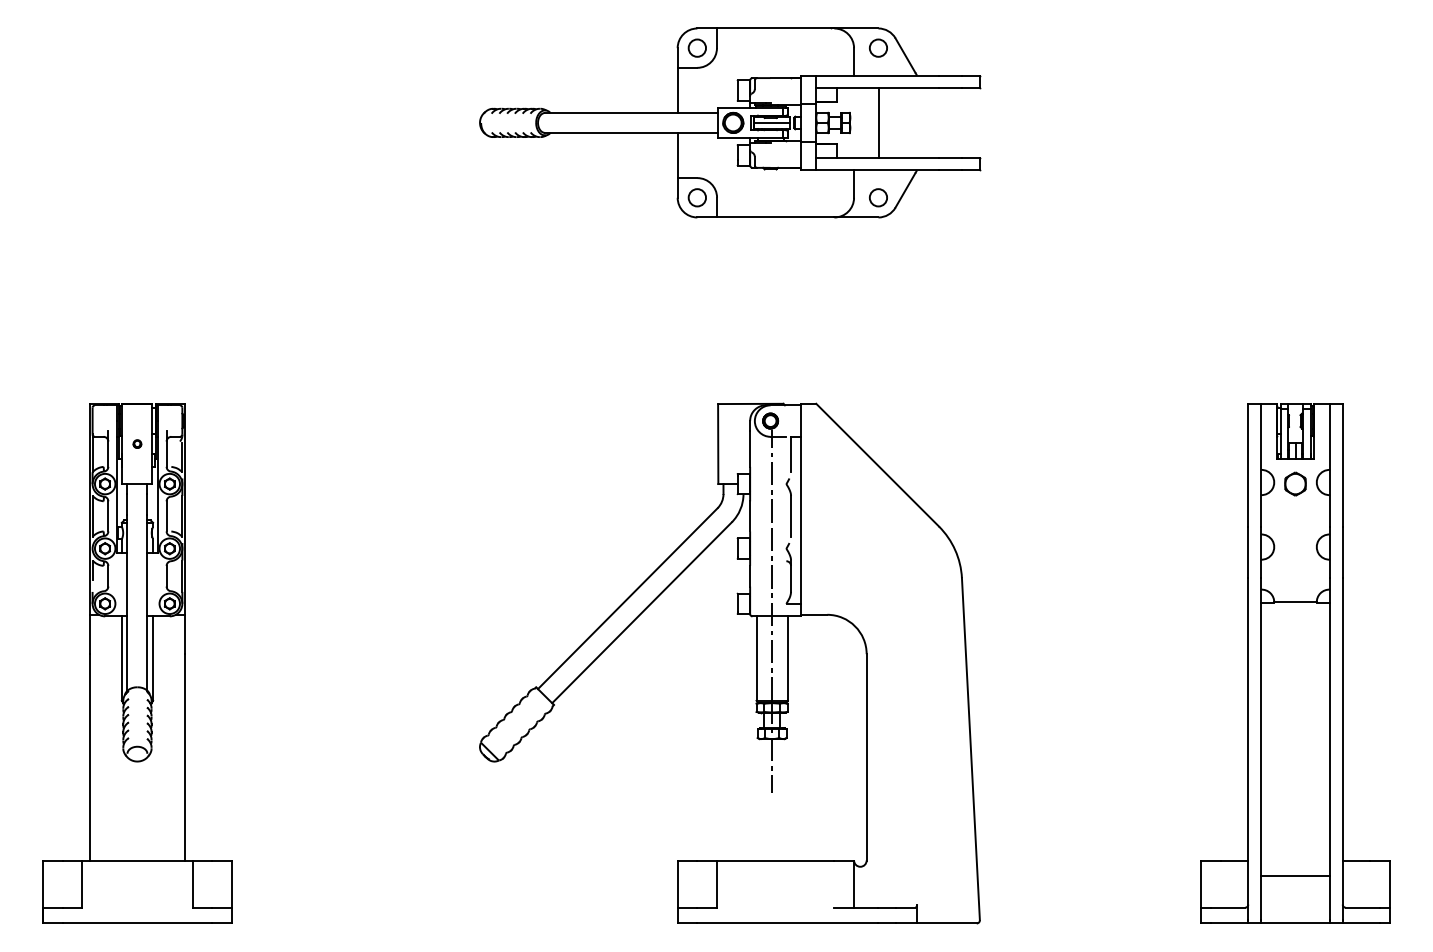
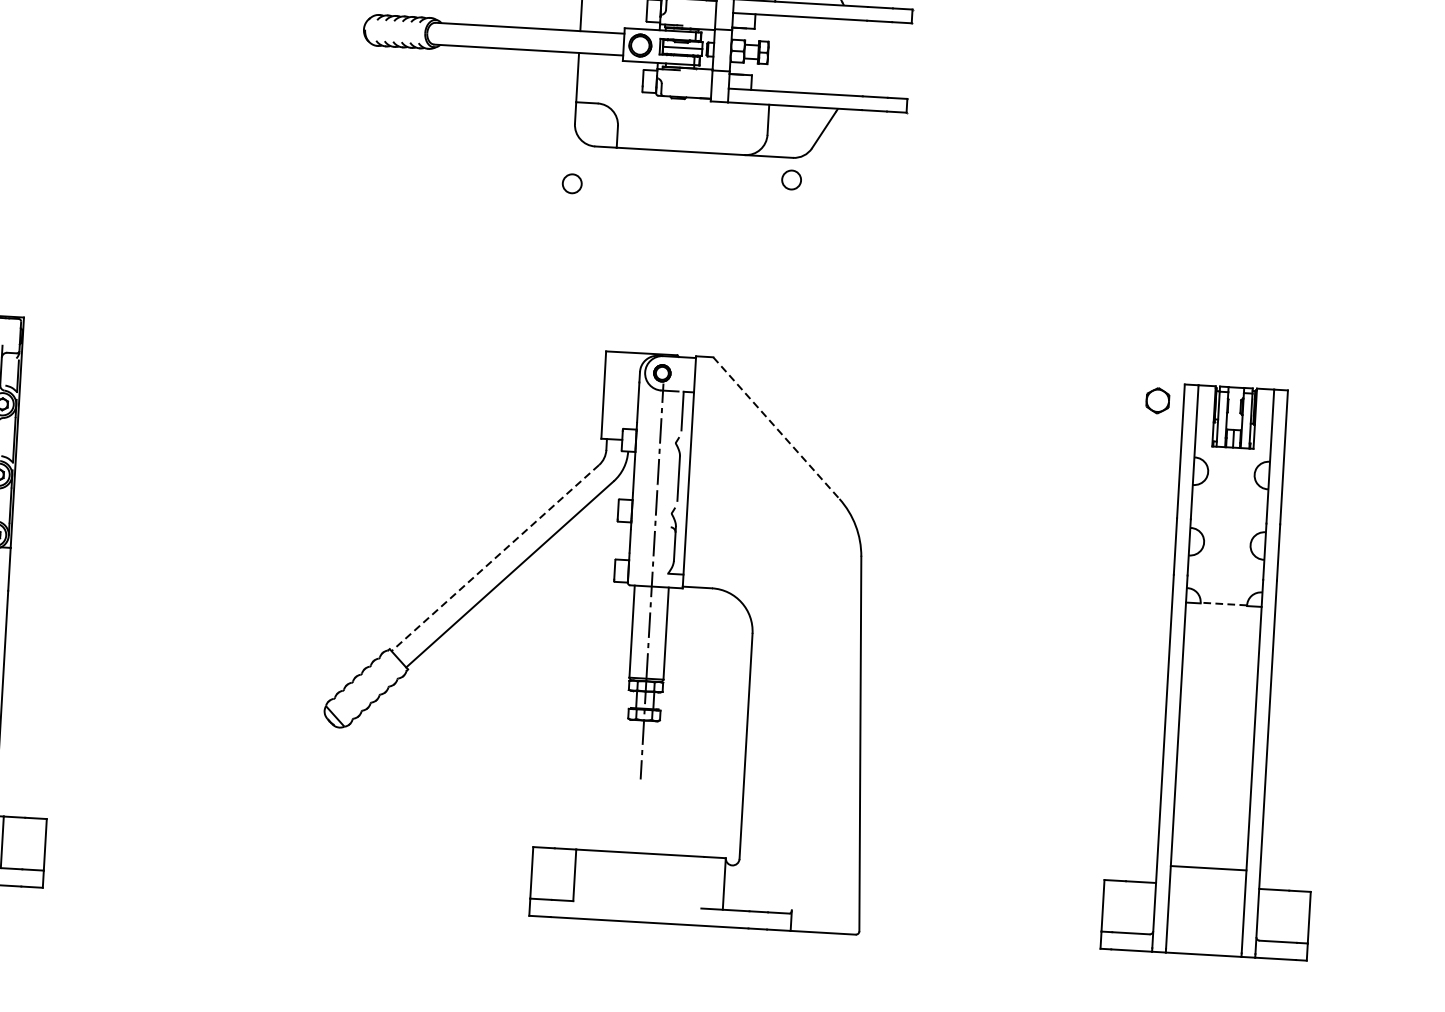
line: (879, 122) -> (800, 54), removed
circle: (696, 197) -> (571, 183), moved
circle: (878, 197) -> (791, 179), moved
line: (877, 465) -> (776, 428), solid -> dashed
part: (1295, 483) -> (1157, 400), moved
line: (627, 598) -> (494, 557), solid -> dashed
line: (1295, 602) -> (1223, 604), solid -> dashed
line: (1295, 876) -> (1208, 868), moved

